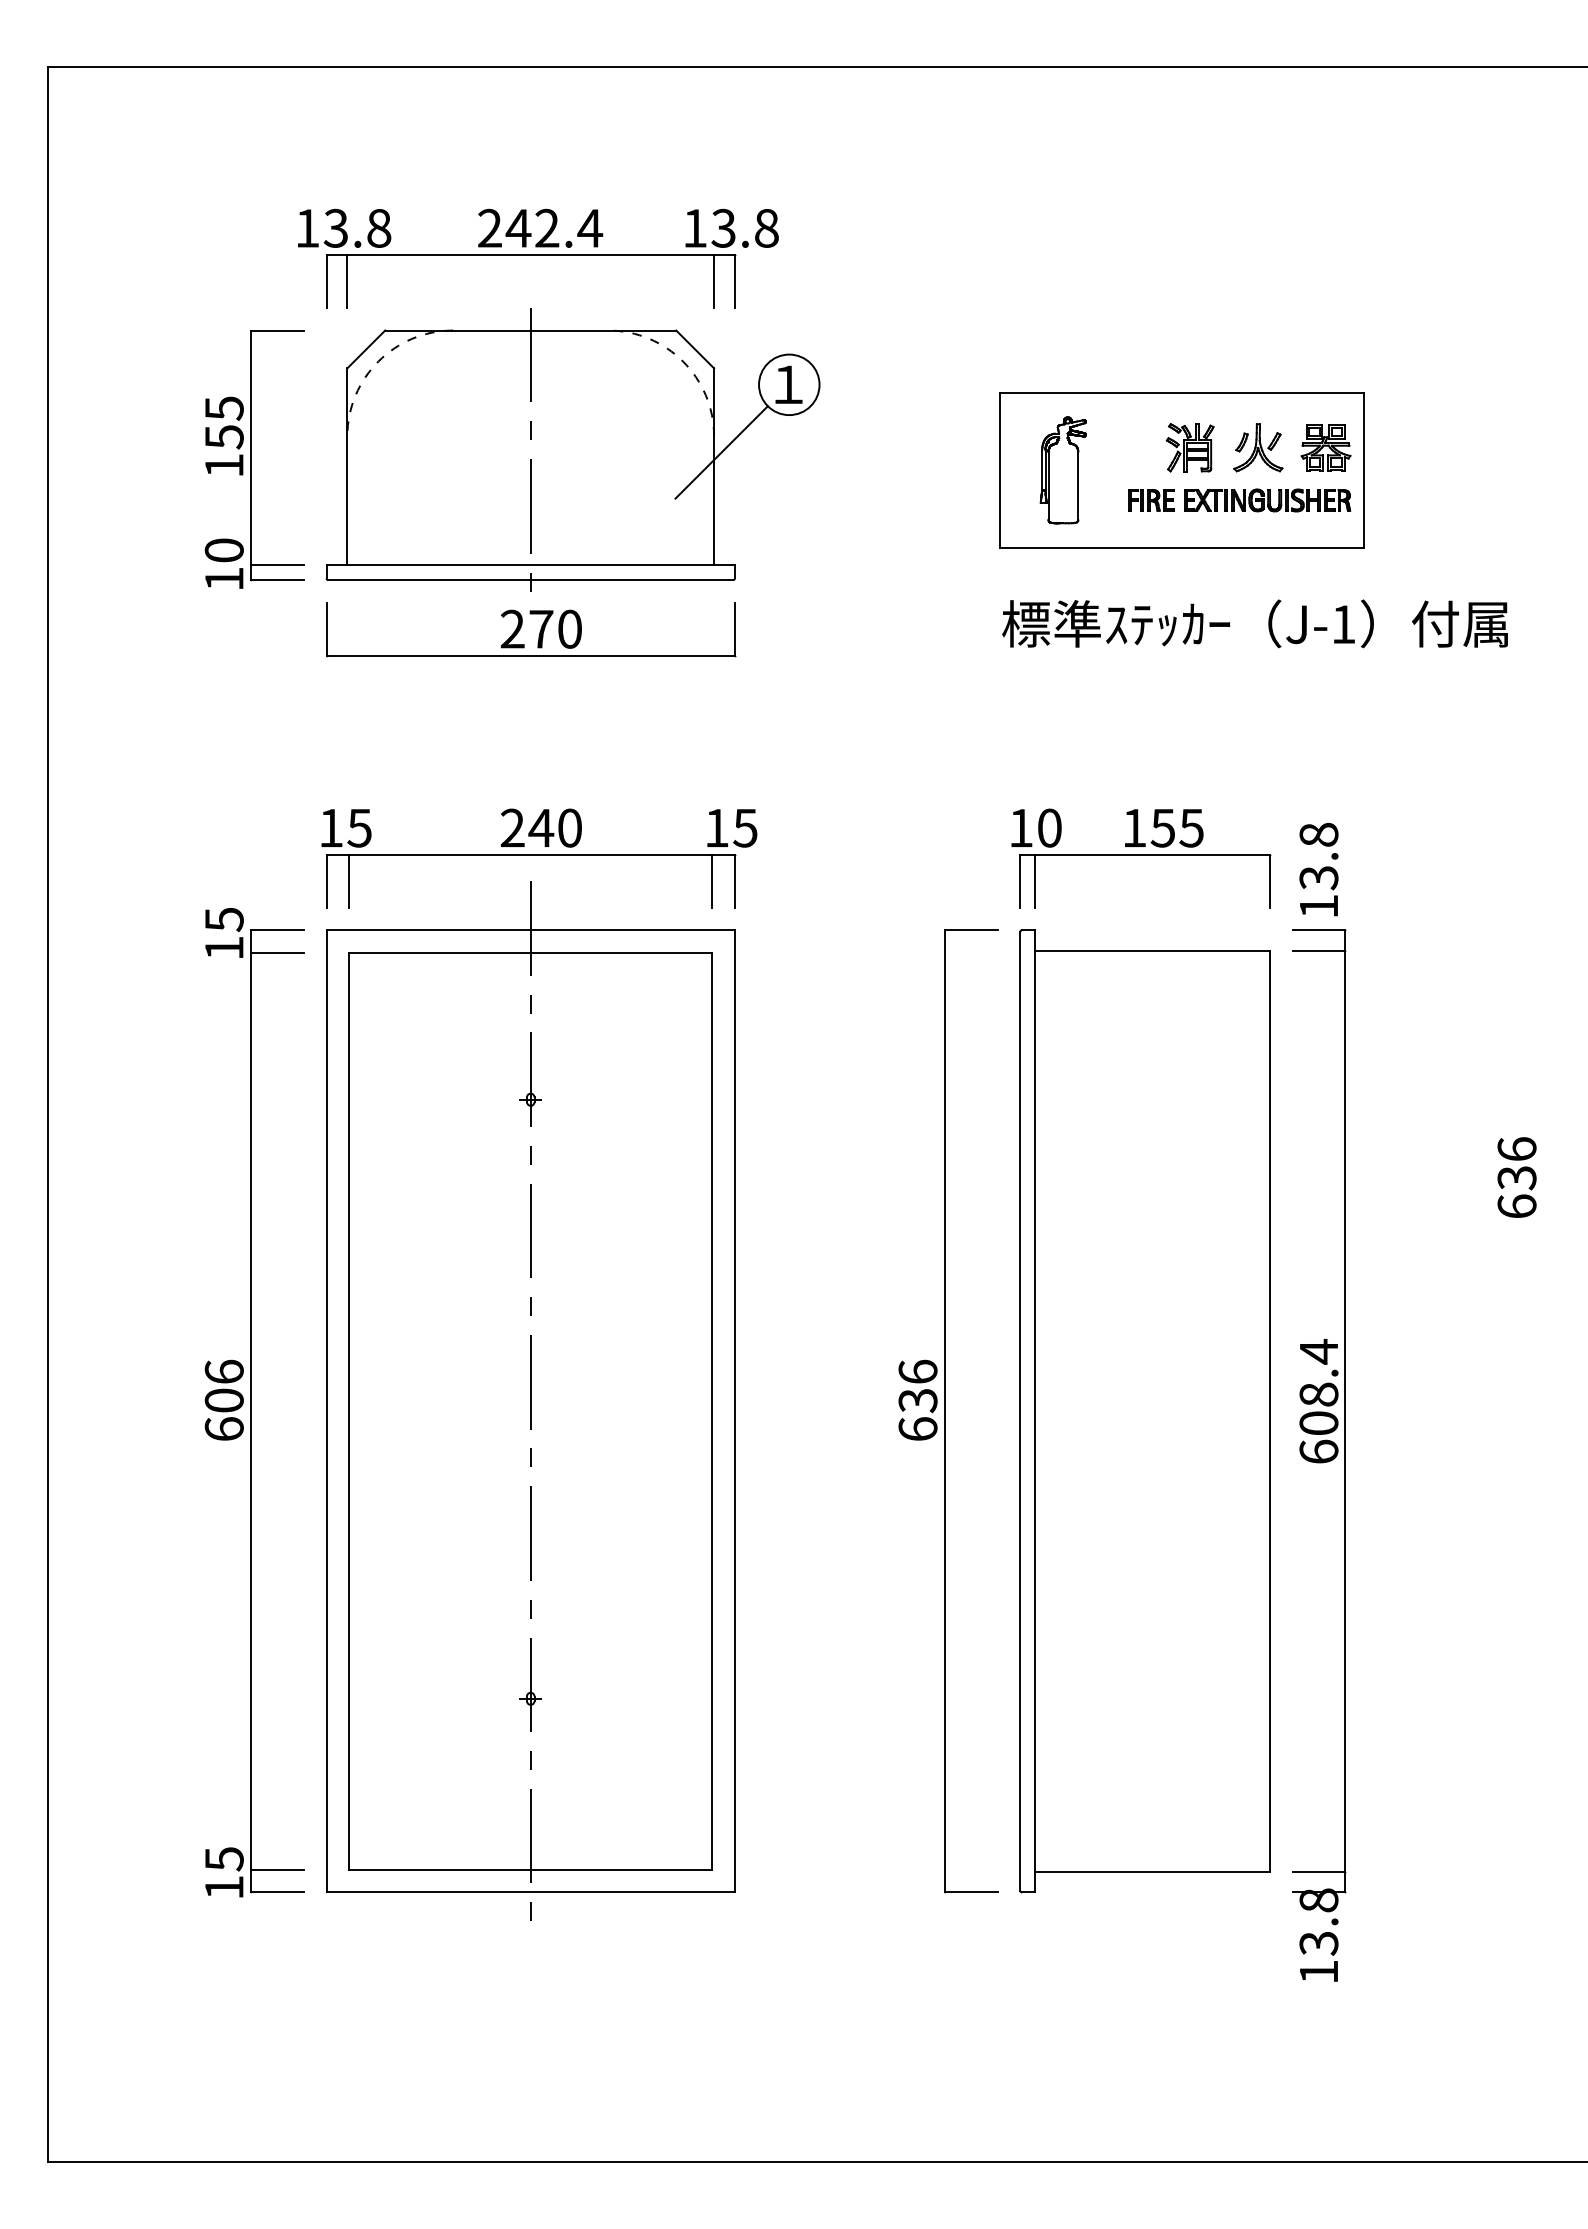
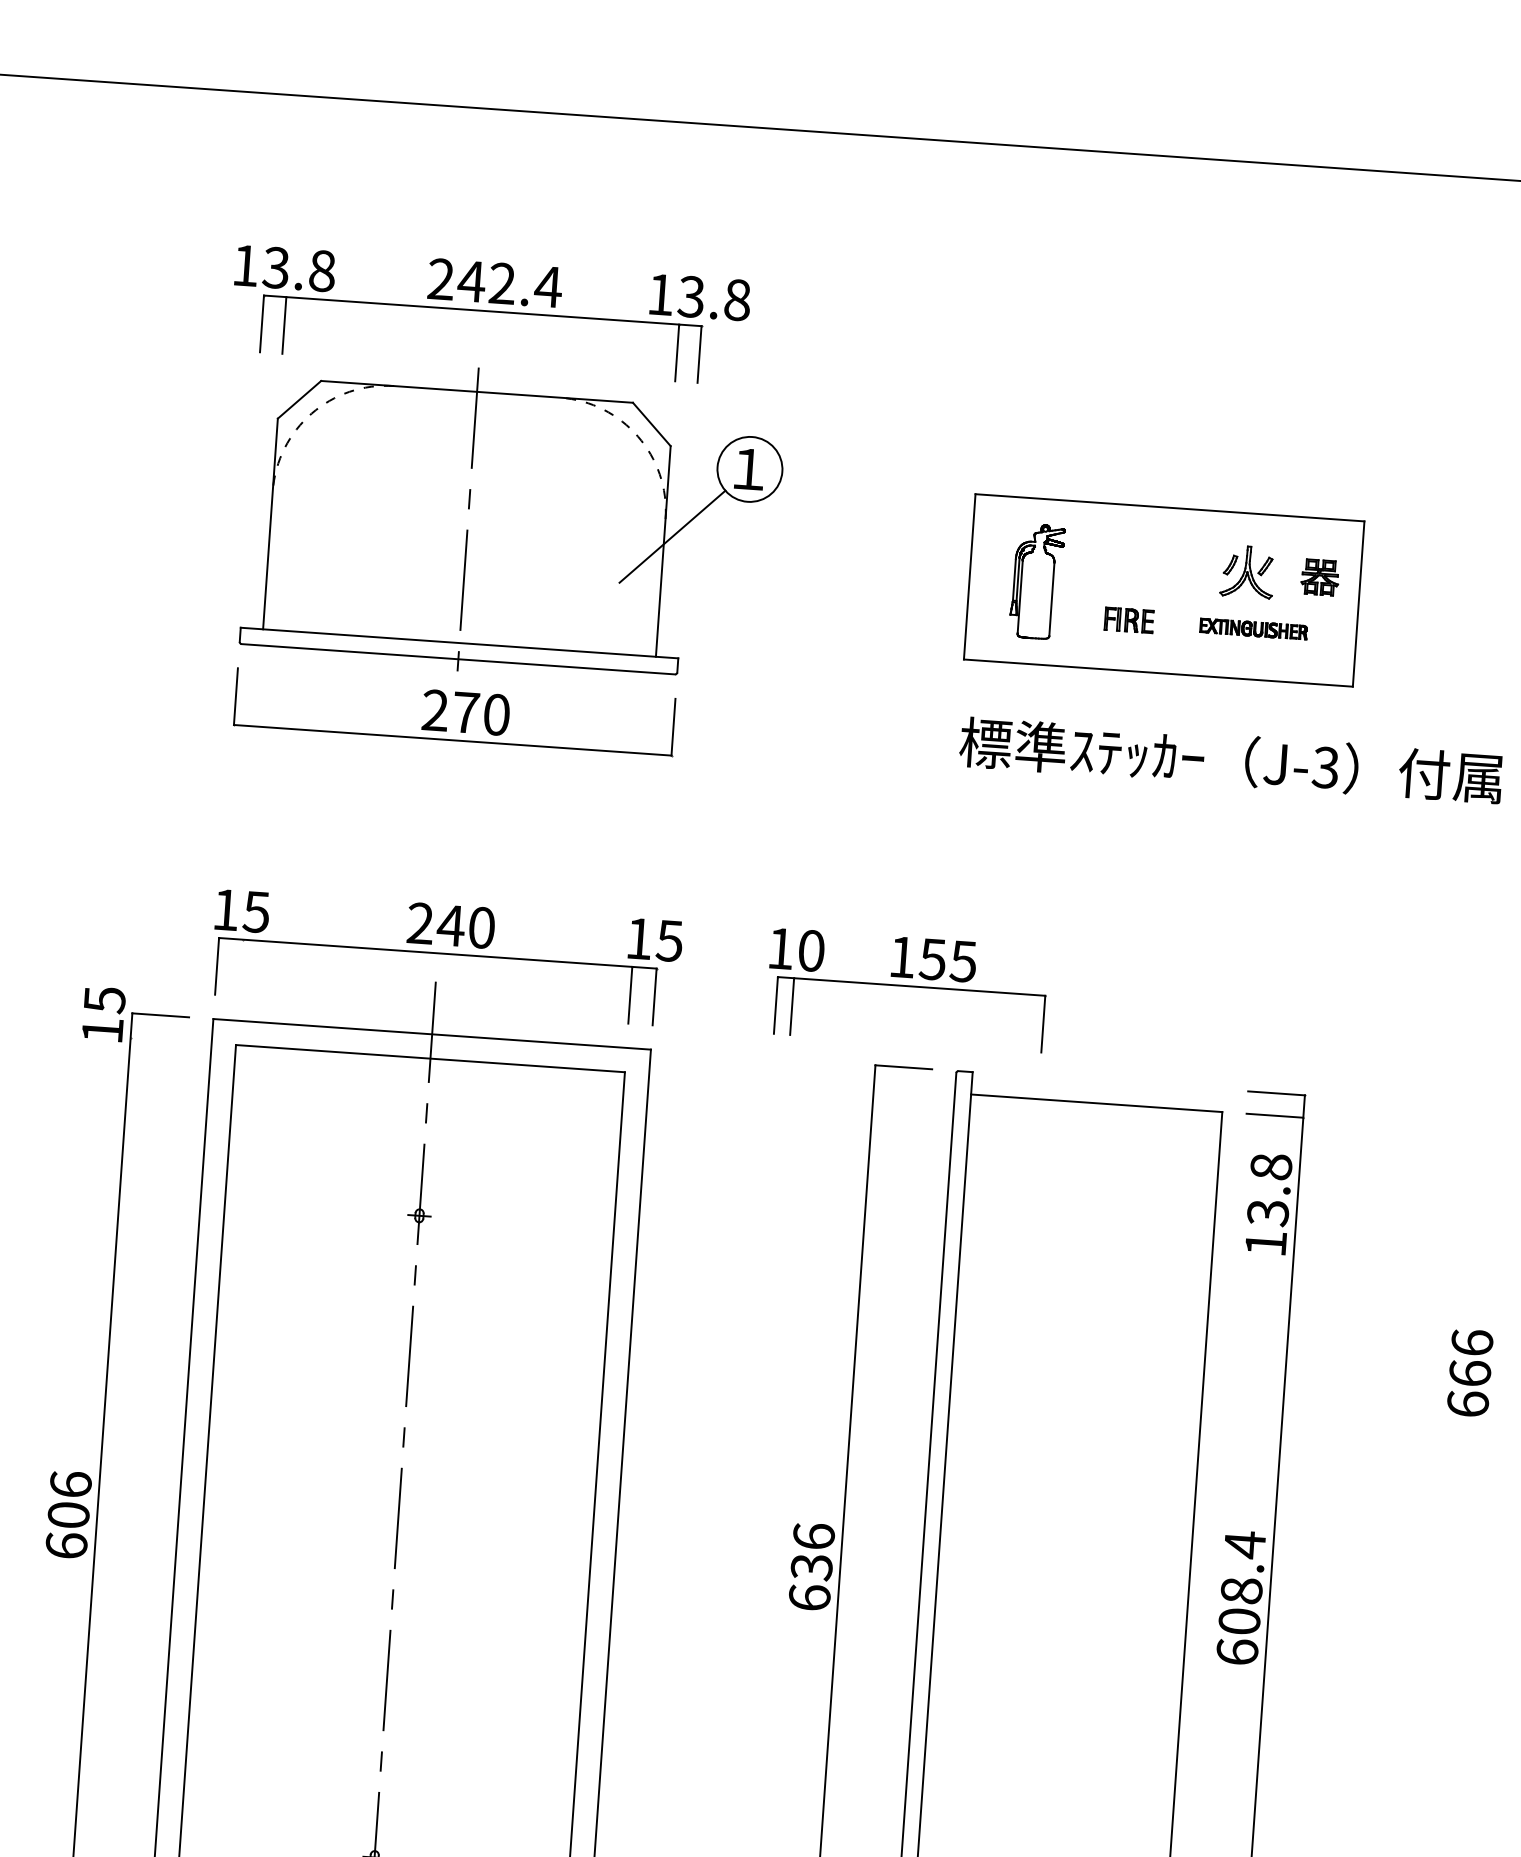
part: (1189, 447) -> (1173, 566), removed
part: (1325, 447) -> (1319, 576), size x0.7
part: (254, 459) -> (171, 509), removed
part: (1267, 500) -> (1253, 629), size x0.6
text: (1343, 624) -> (1325, 767), J-1 -> J-3
part: (1141, 858) -> (907, 990), moved
text: (1318, 869) -> (1268, 1203), moved
line: (349, 880) -> (241, 967), removed
line: (276, 953) -> (158, 1040), removed
text: (1516, 1177) -> (1469, 1372), 636 -> 666

